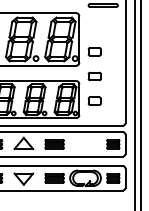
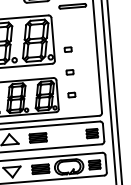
part: (94, 51) -> (68, 49), size x0.6
part: (94, 76) -> (69, 72), size x0.6
part: (94, 100) -> (71, 94), size x0.6

